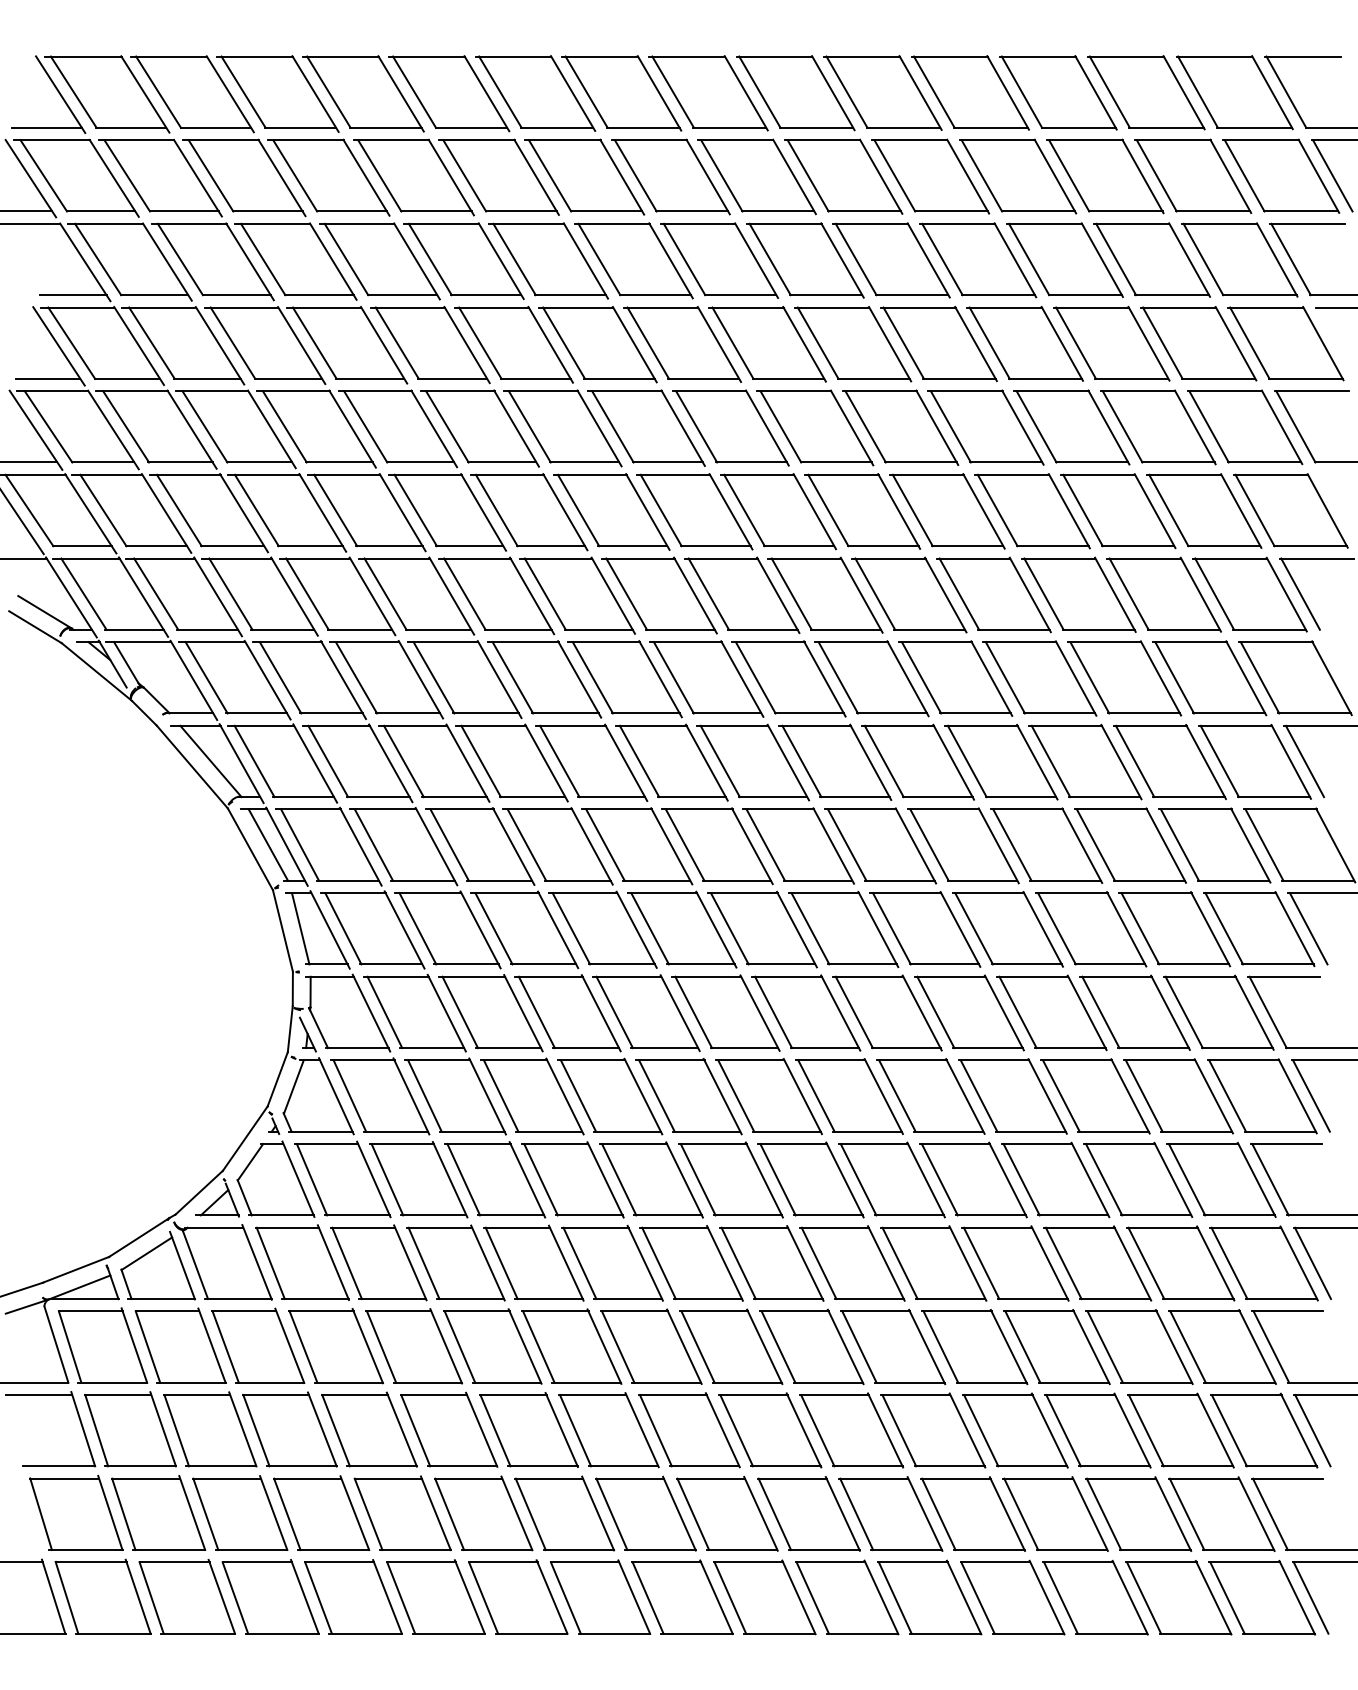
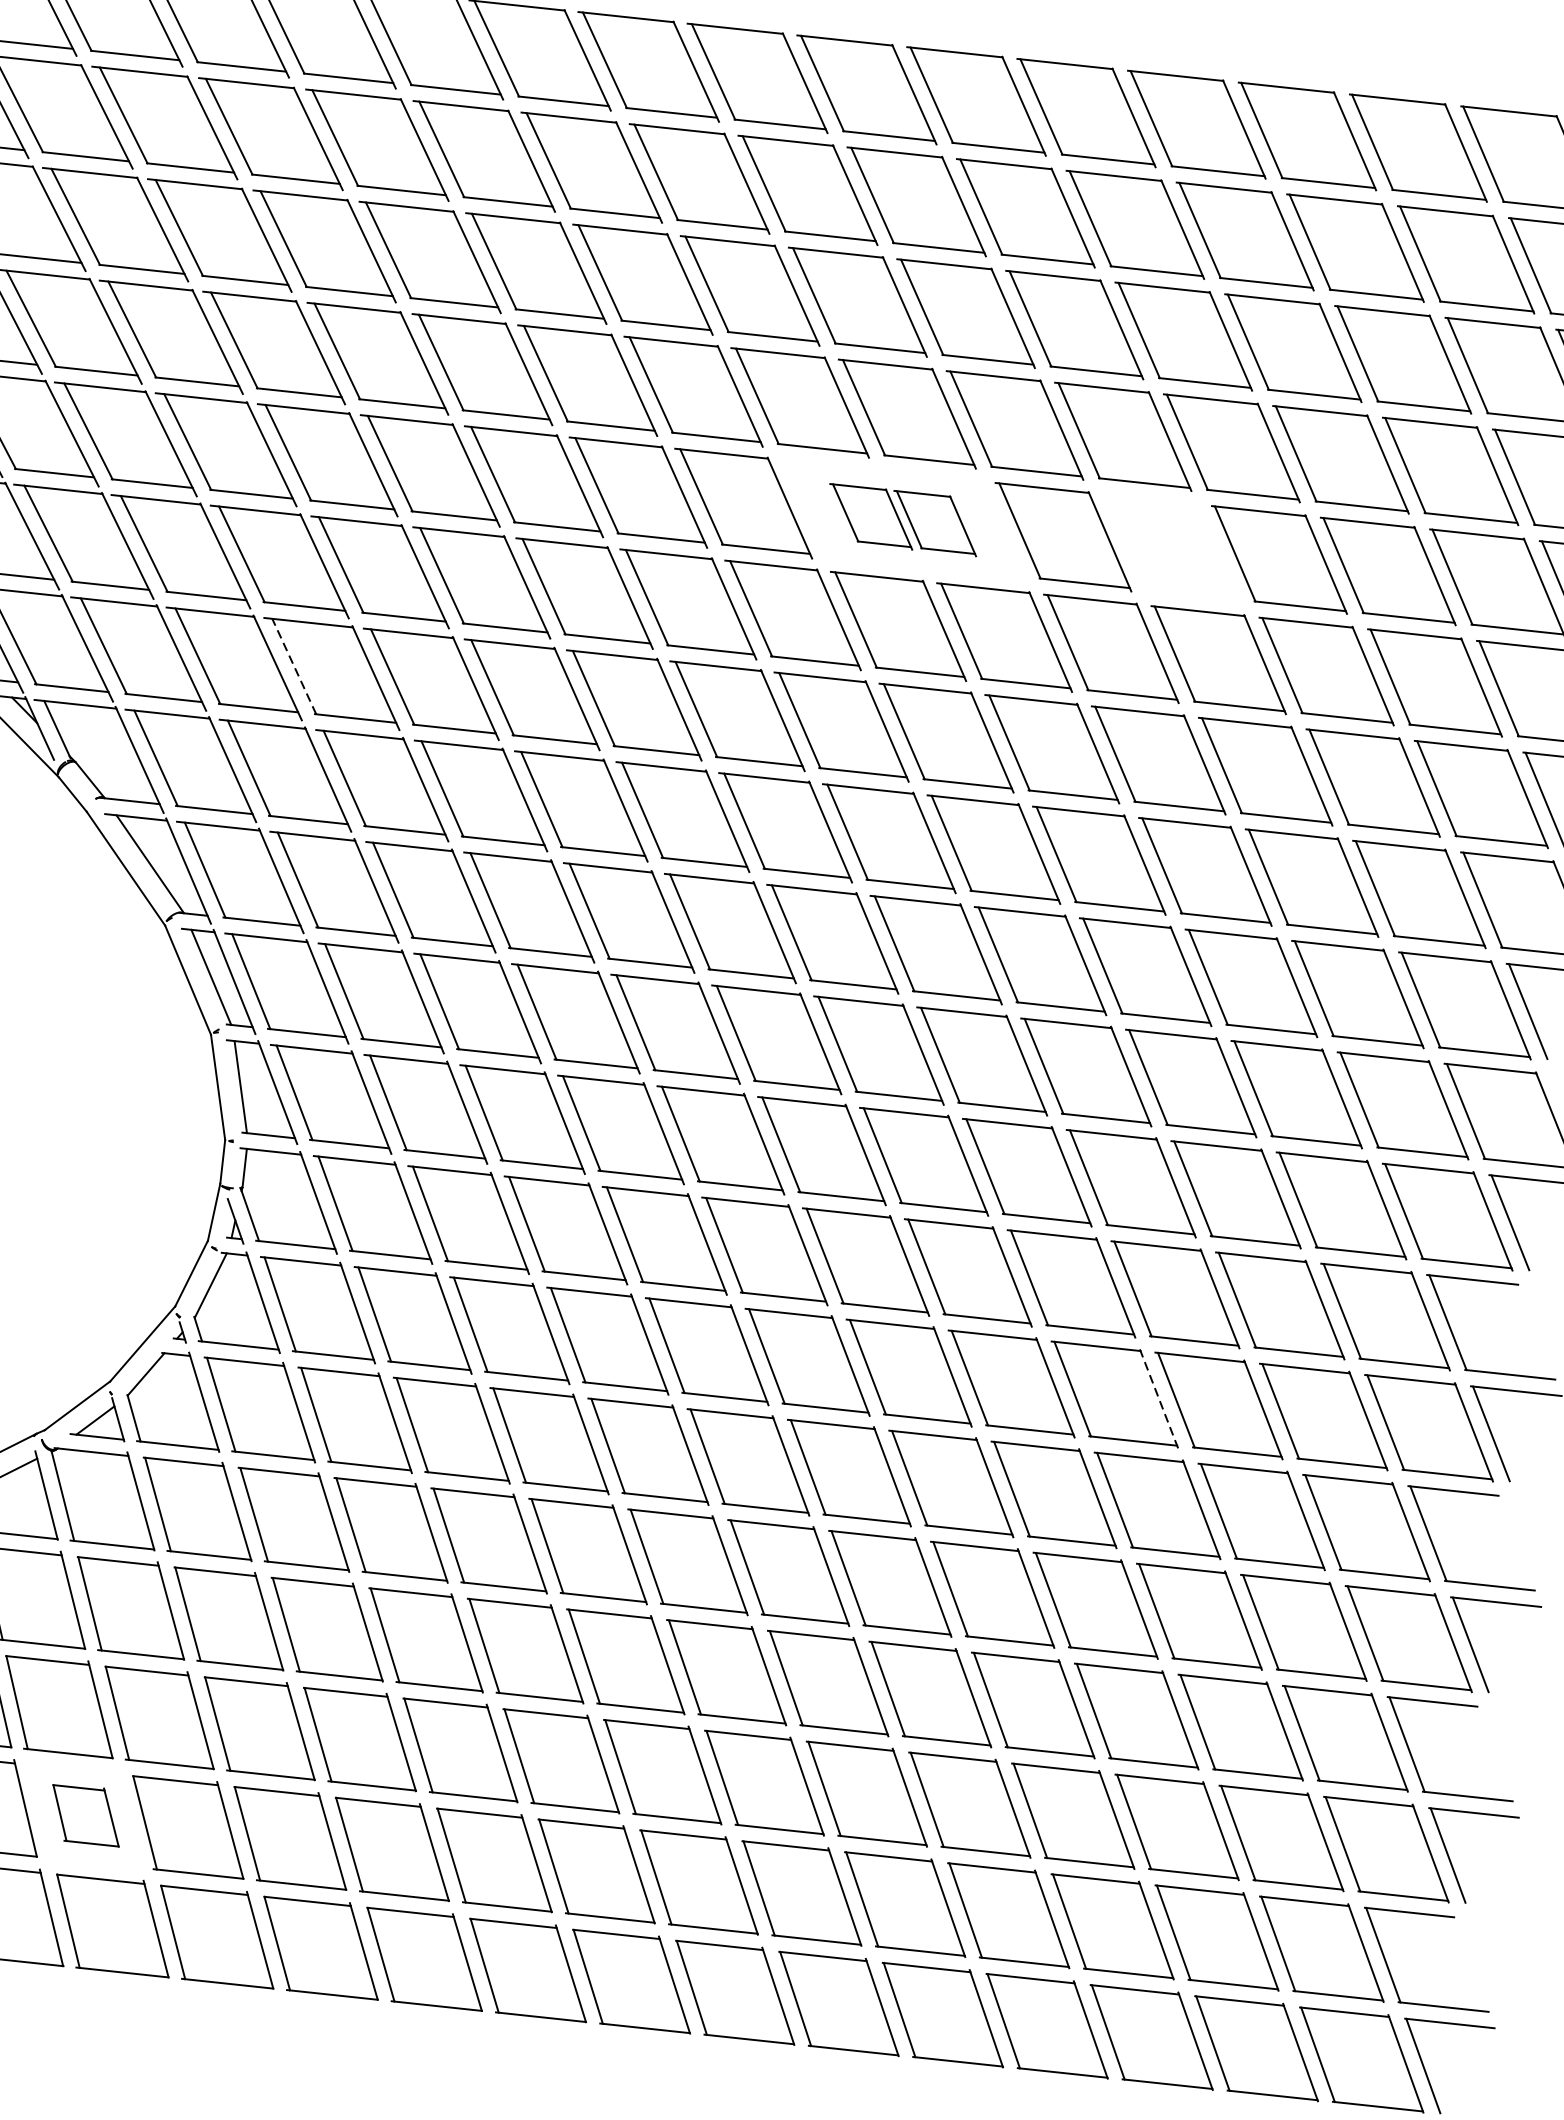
part: (773, 427) -> (903, 519), size x0.6
part: (985, 427) -> (1170, 547), removed
line: (307, 593) -> (294, 665), solid -> dashed
line: (1047, 1096) -> (1158, 1398), solid -> dashed
part: (240, 1512) -> (86, 1814), size x0.6

